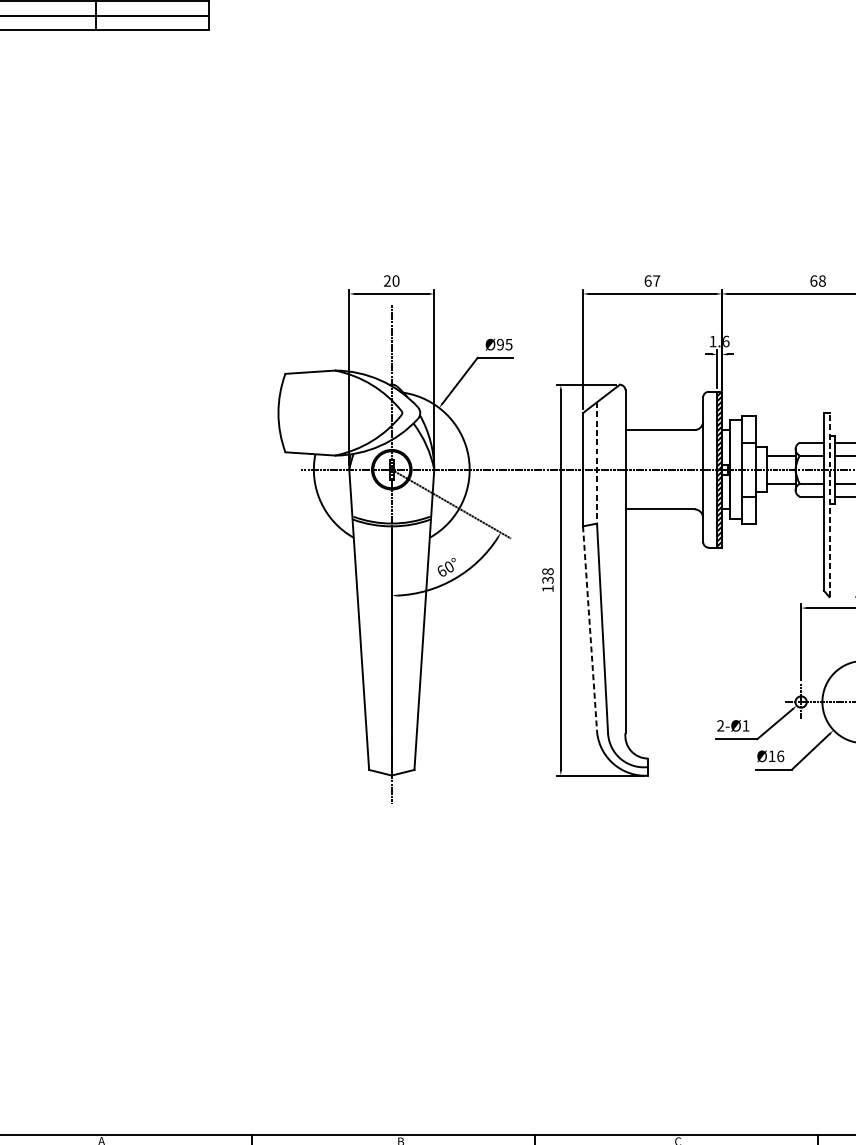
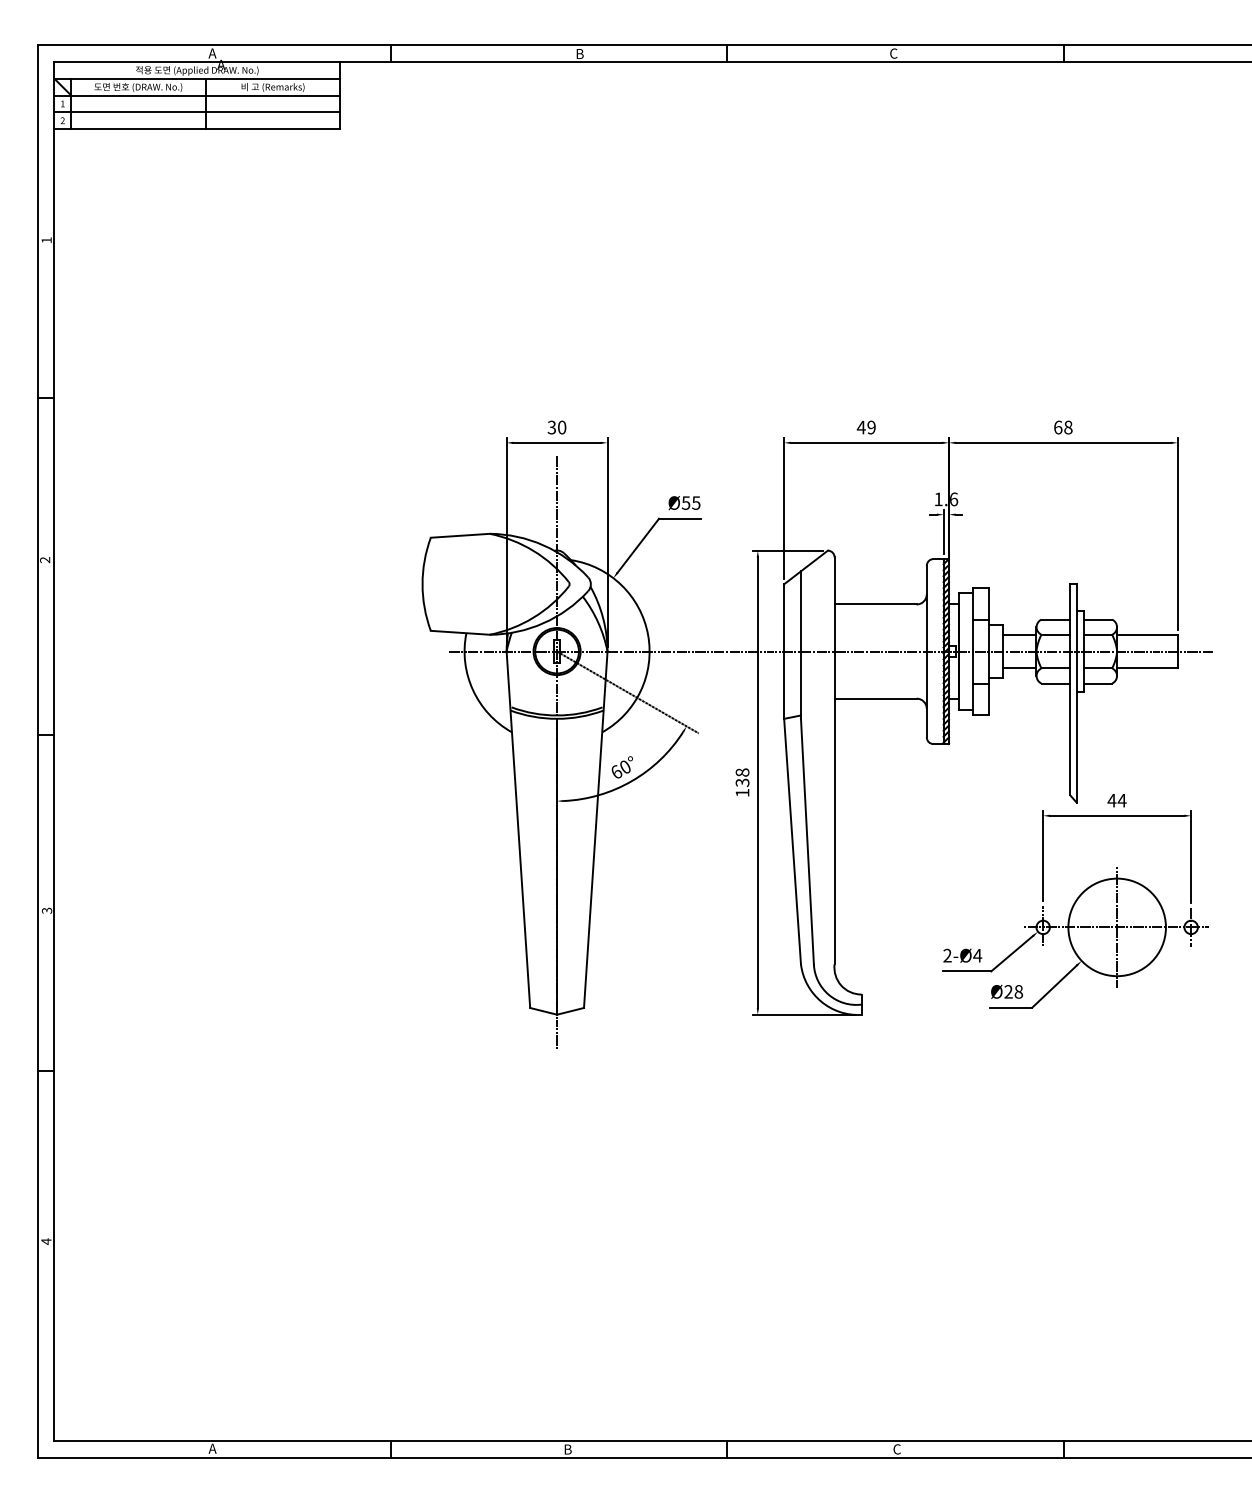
text: (387, 281) -> (551, 427), 20 -> 30
text: (651, 281) -> (865, 427), 67 -> 49
text: (499, 344) -> (685, 502), Ø95 -> Ø55
line: (596, 464) -> (800, 645), dashed -> solid
line: (829, 505) -> (1076, 693), dashed -> solid
line: (590, 629) -> (792, 841), dashed -> solid
text: (745, 725) -> (977, 955), 2-Ø1 -> 2-Ø4
text: (776, 756) -> (1013, 991), Ø16 -> Ø28

